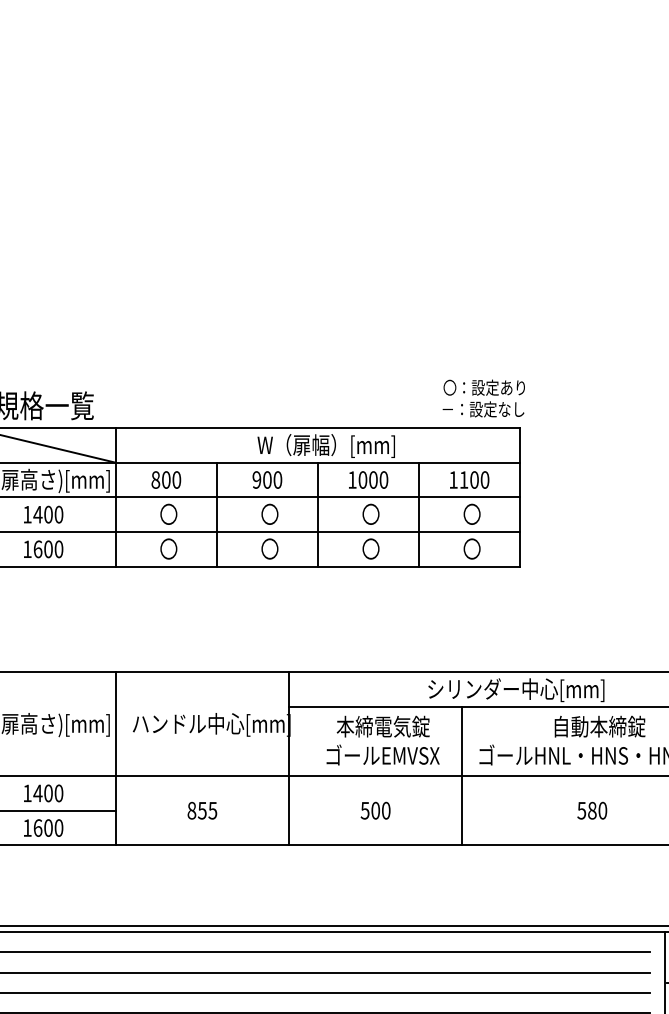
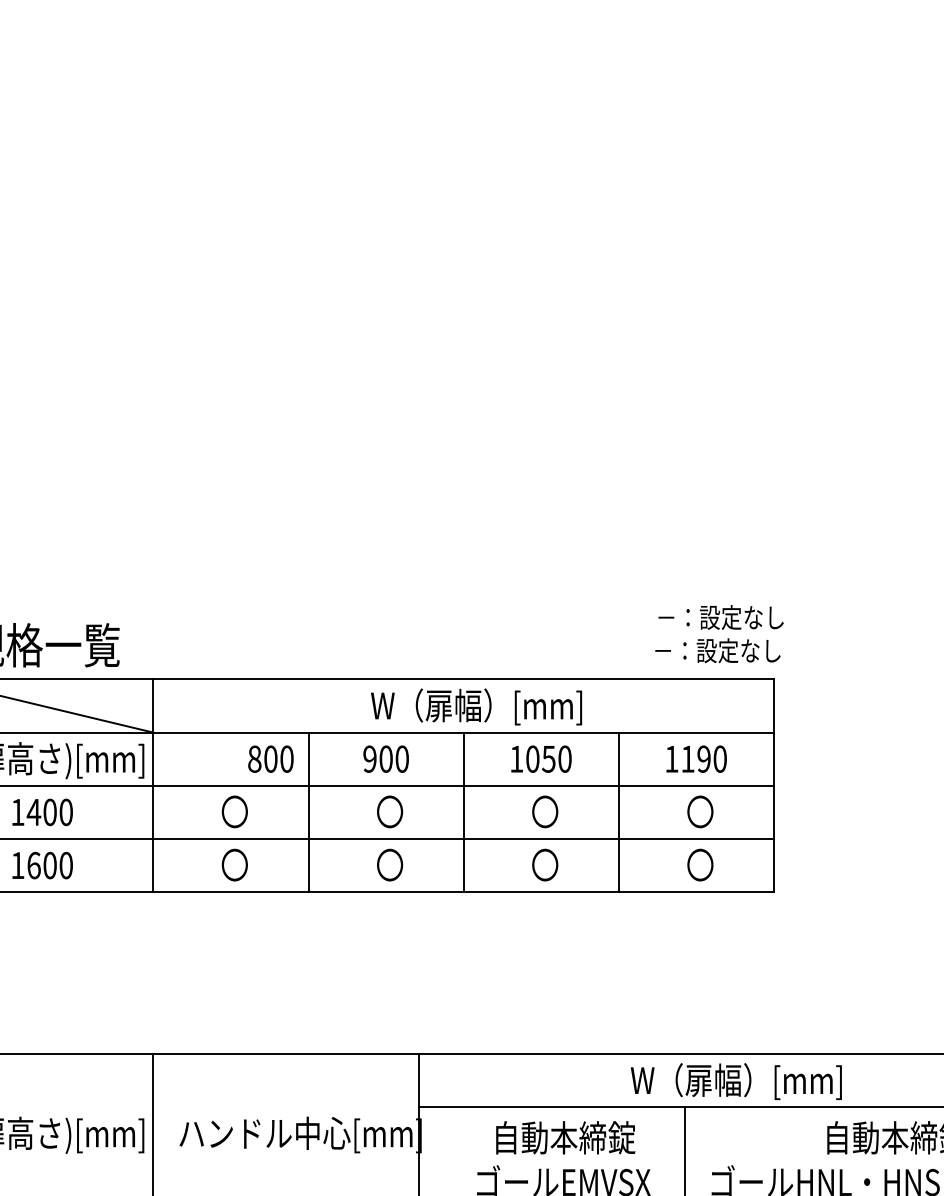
text: (484, 387) -> (719, 617), 〇：設定あり -> －：設定なし
text: (166, 479) -> (271, 758), moved
text: (373, 479) -> (549, 758), 1000 -> 1050
text: (474, 479) -> (704, 758), 1100 -> 1190
text: (515, 690) -> (766, 1082), シリンダー中心[mm] -> W（扉幅）[mm]
text: (373, 726) -> (549, 1137), 本締電気錠 -> 自動本締錠

